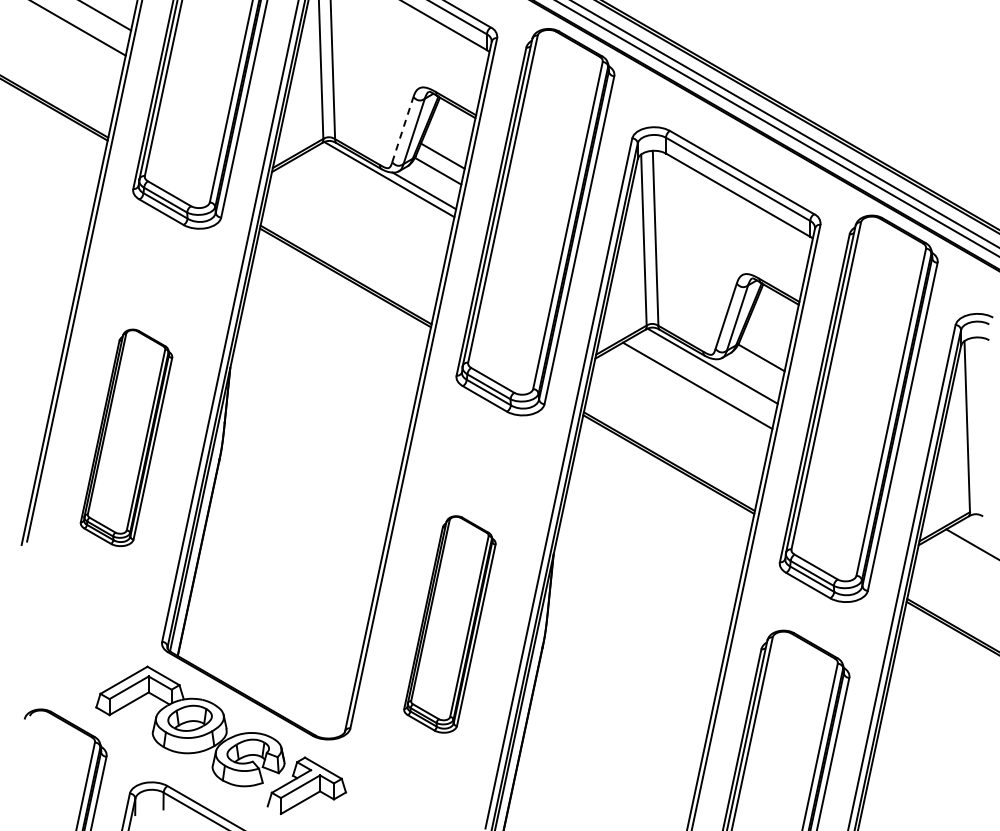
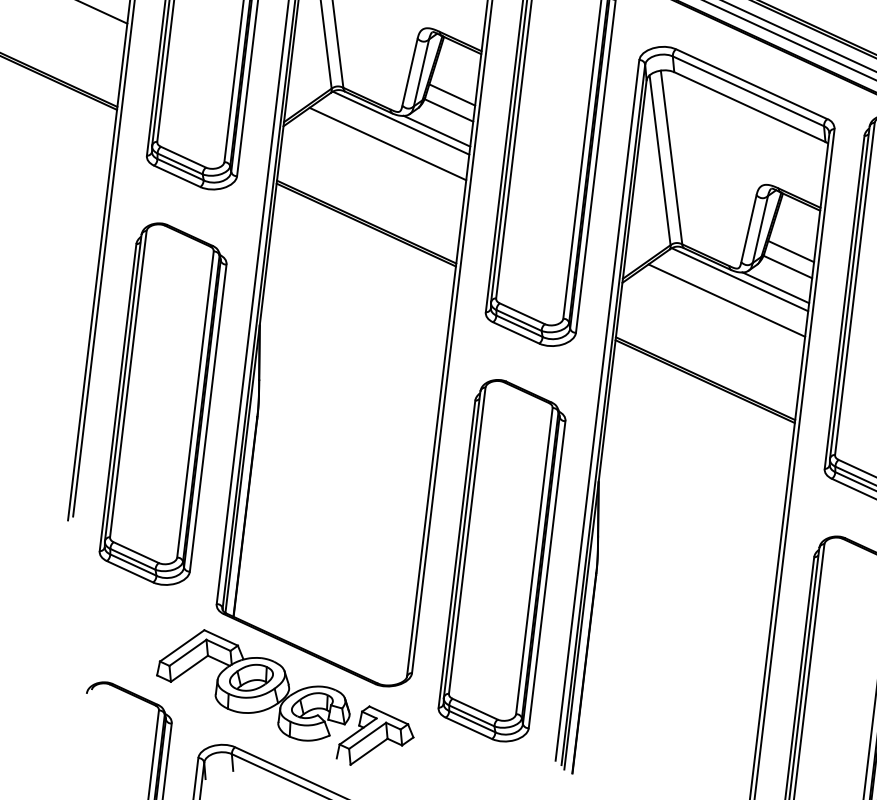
line: (402, 129) -> (409, 72), dashed -> solid
line: (374, 199) -> (388, 144), added
line: (766, 342) -> (791, 251), added
line: (747, 377) -> (775, 287), added
part: (126, 437) -> (162, 403), size x1.67
part: (449, 624) -> (501, 560), size x1.67

